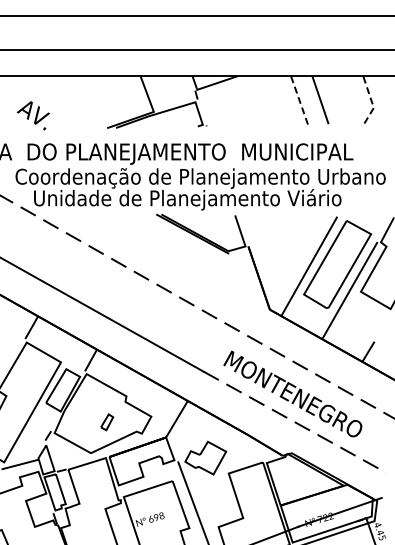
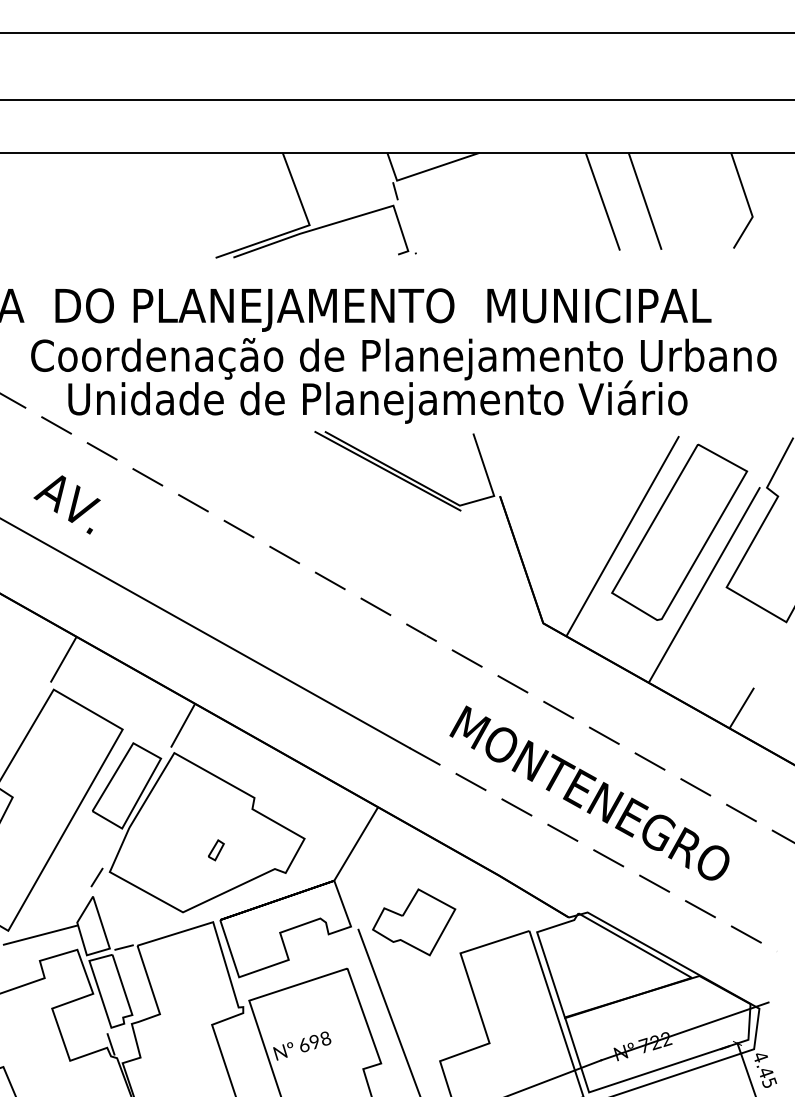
line: (299, 100) -> (602, 202), dashed -> solid
line: (371, 101) -> (747, 204), dashed -> solid
text: (32, 115) -> (65, 504), moved
part: (107, 422) -> (216, 850), size x0.62

